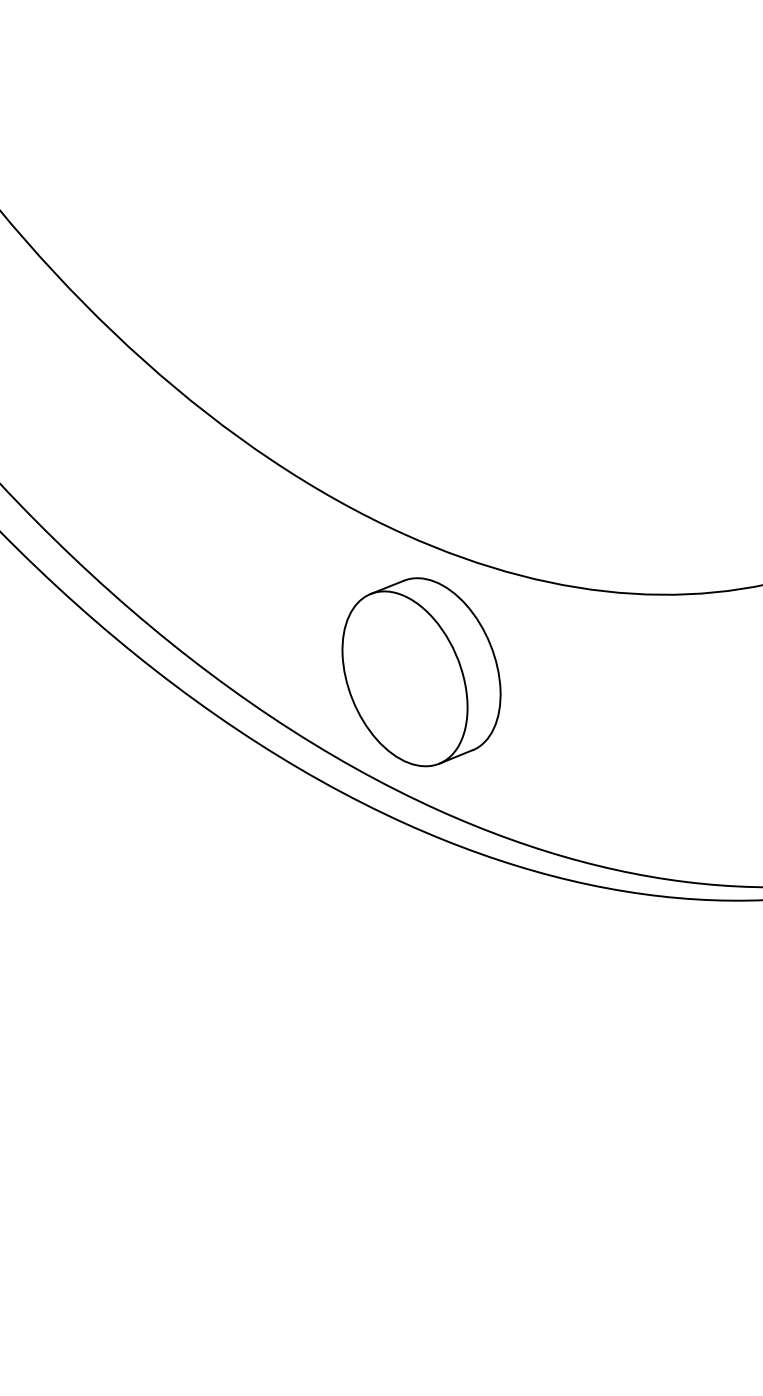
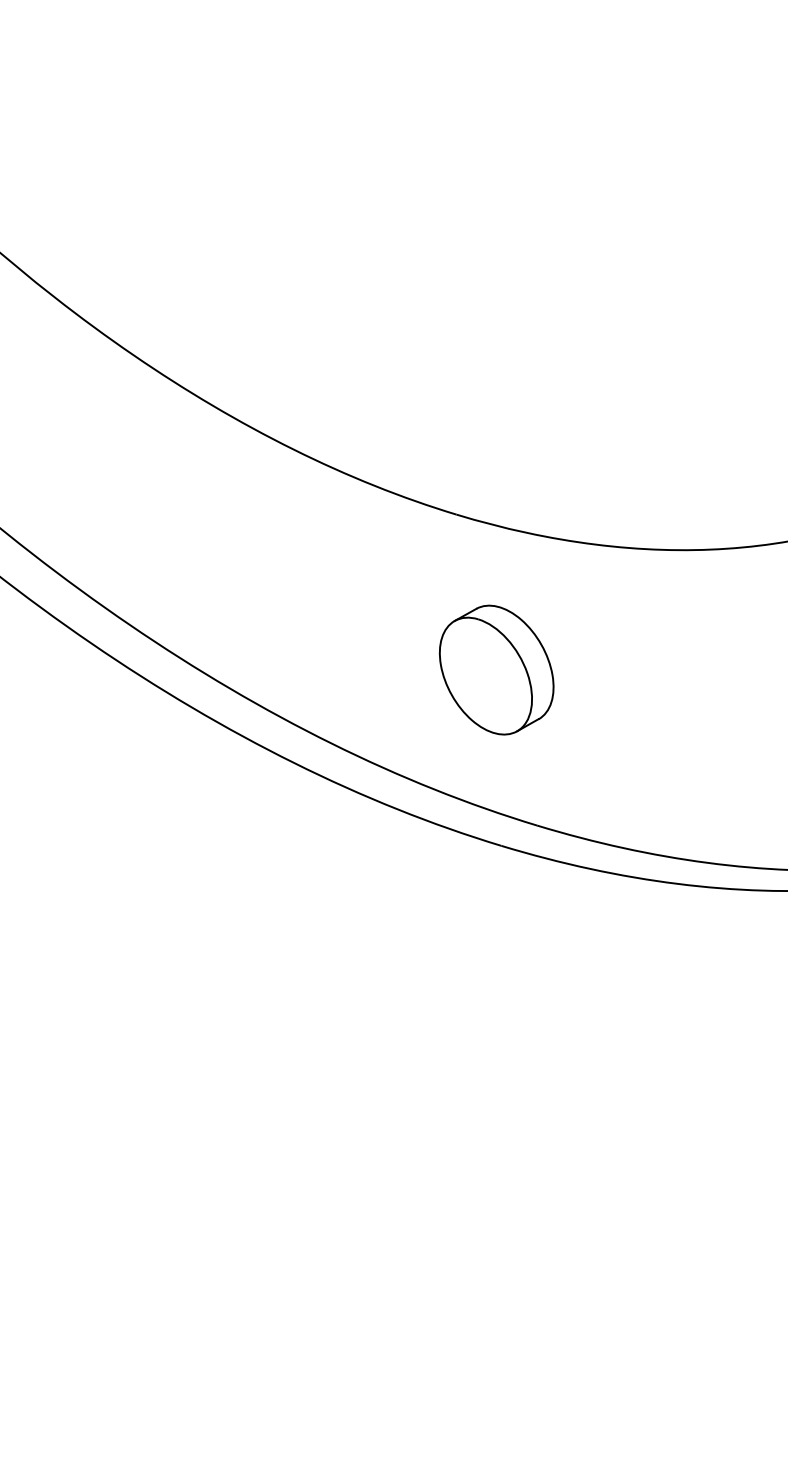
part: (421, 672) -> (496, 670), size x0.6

